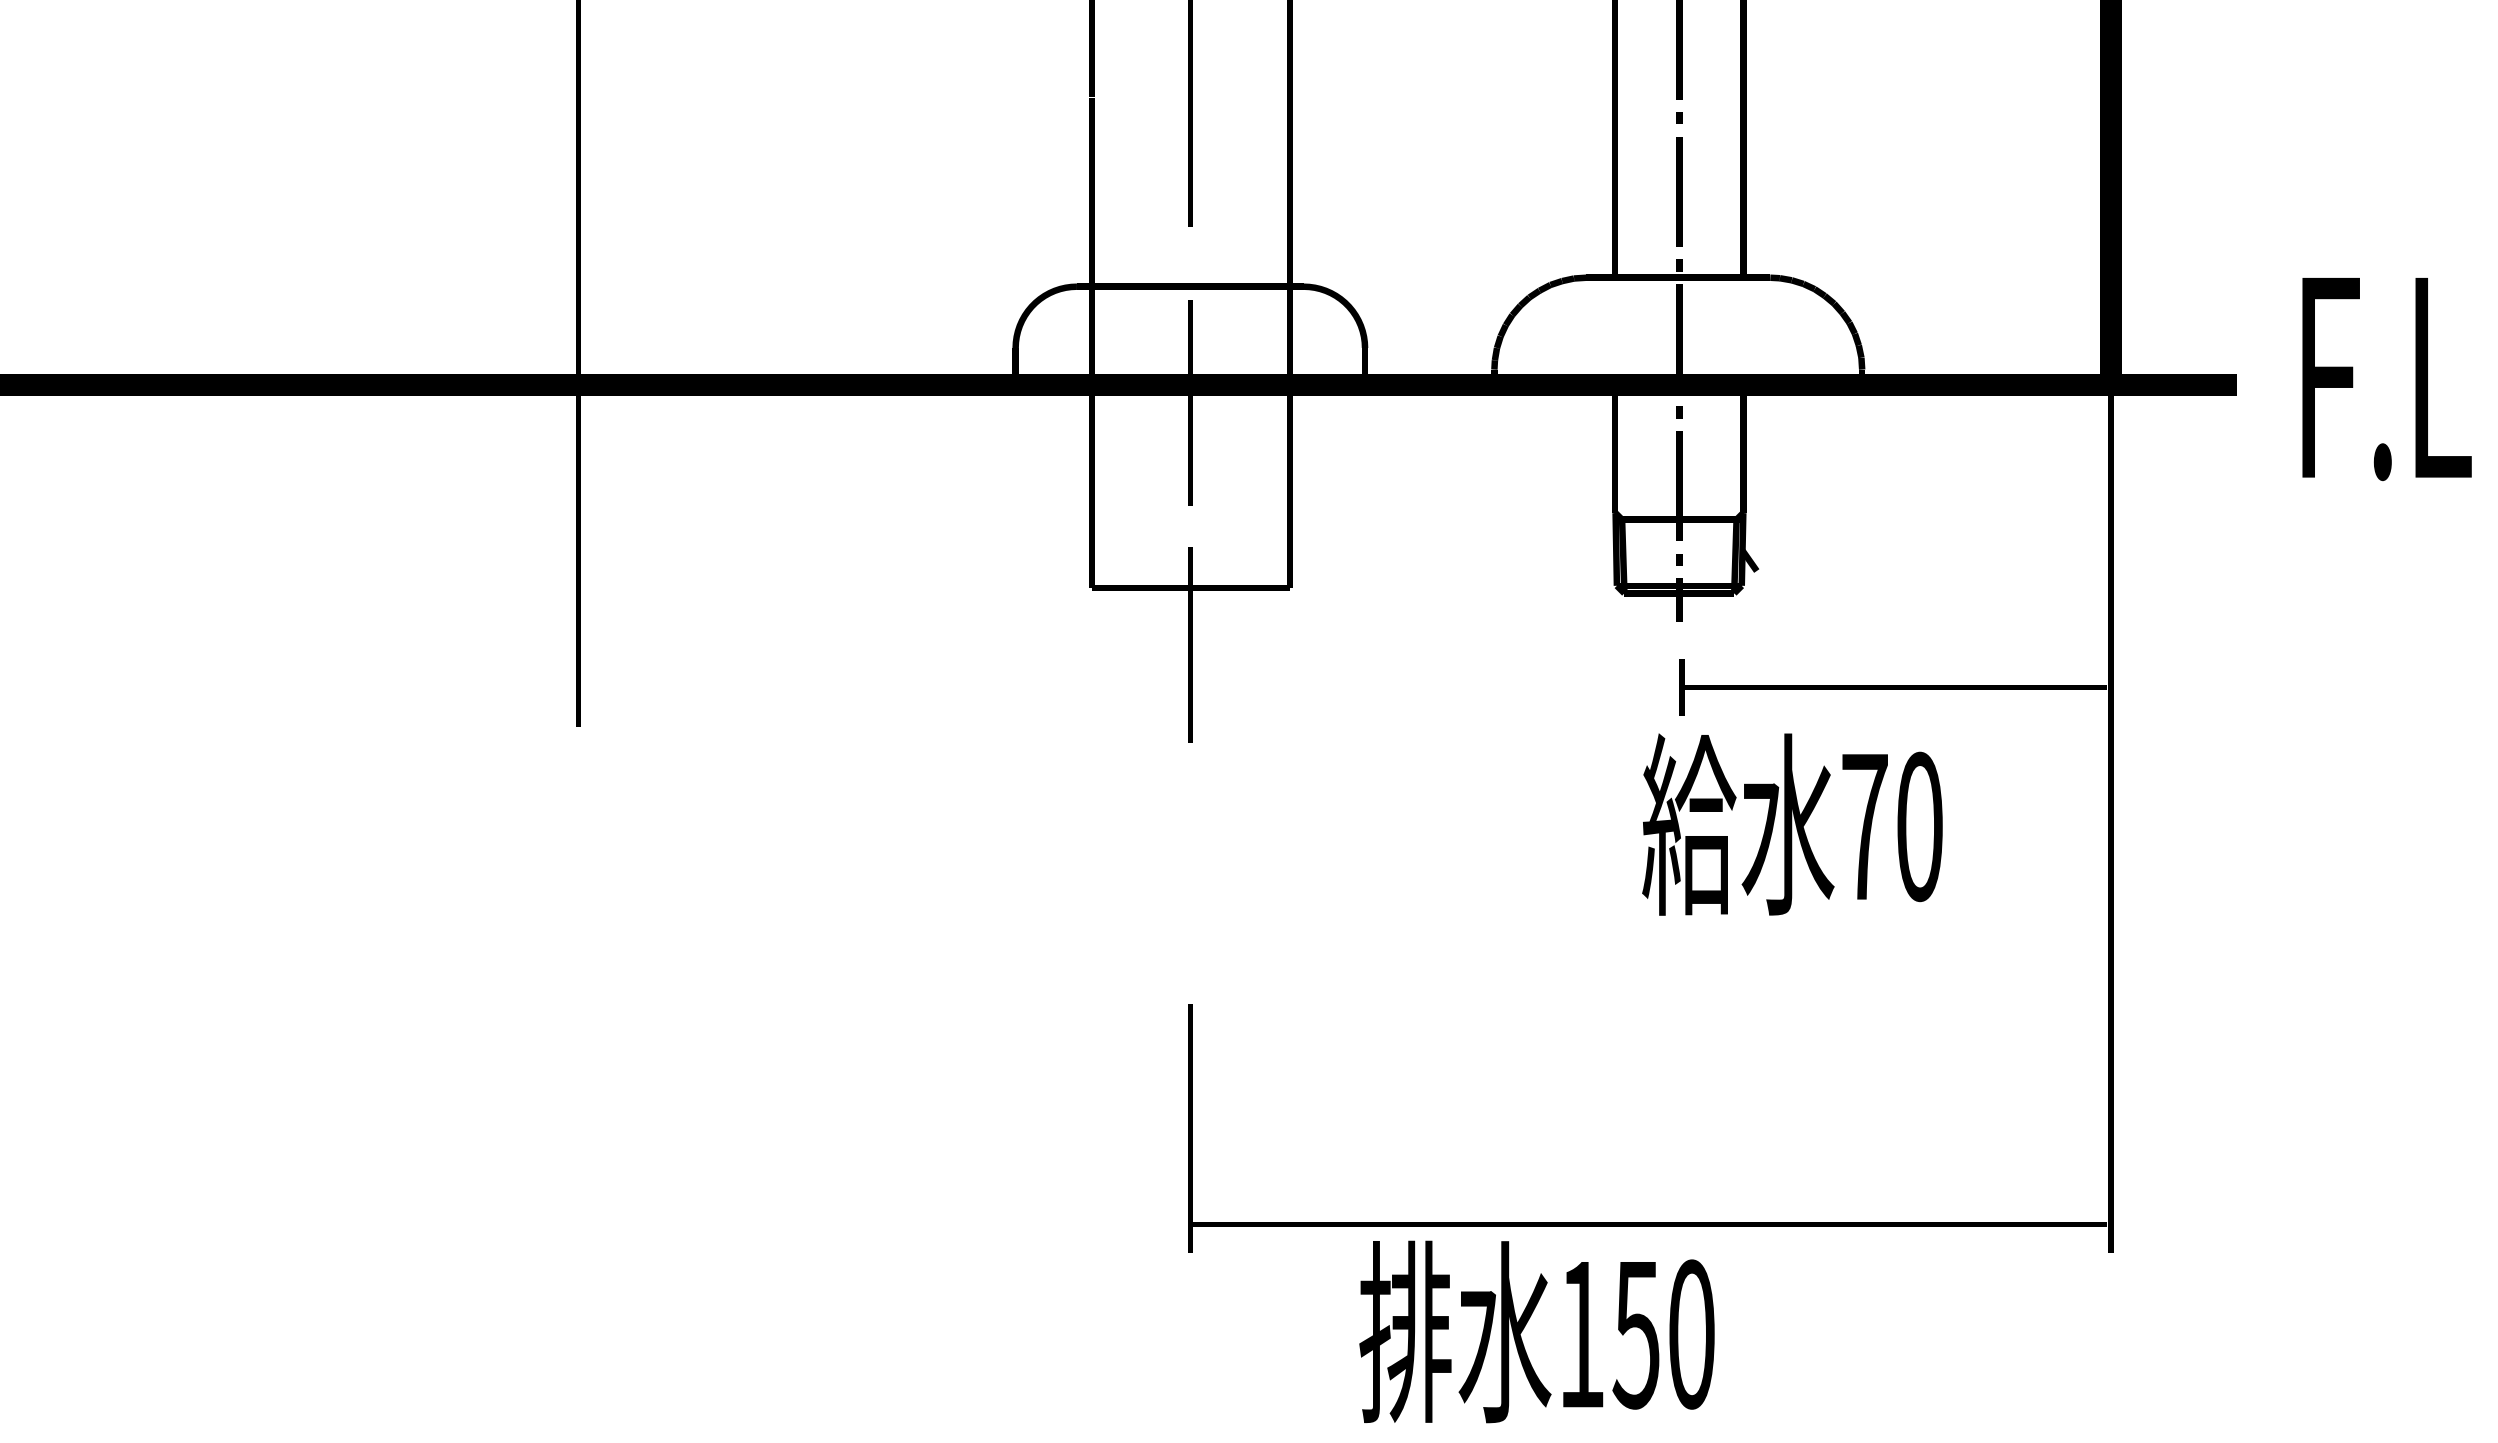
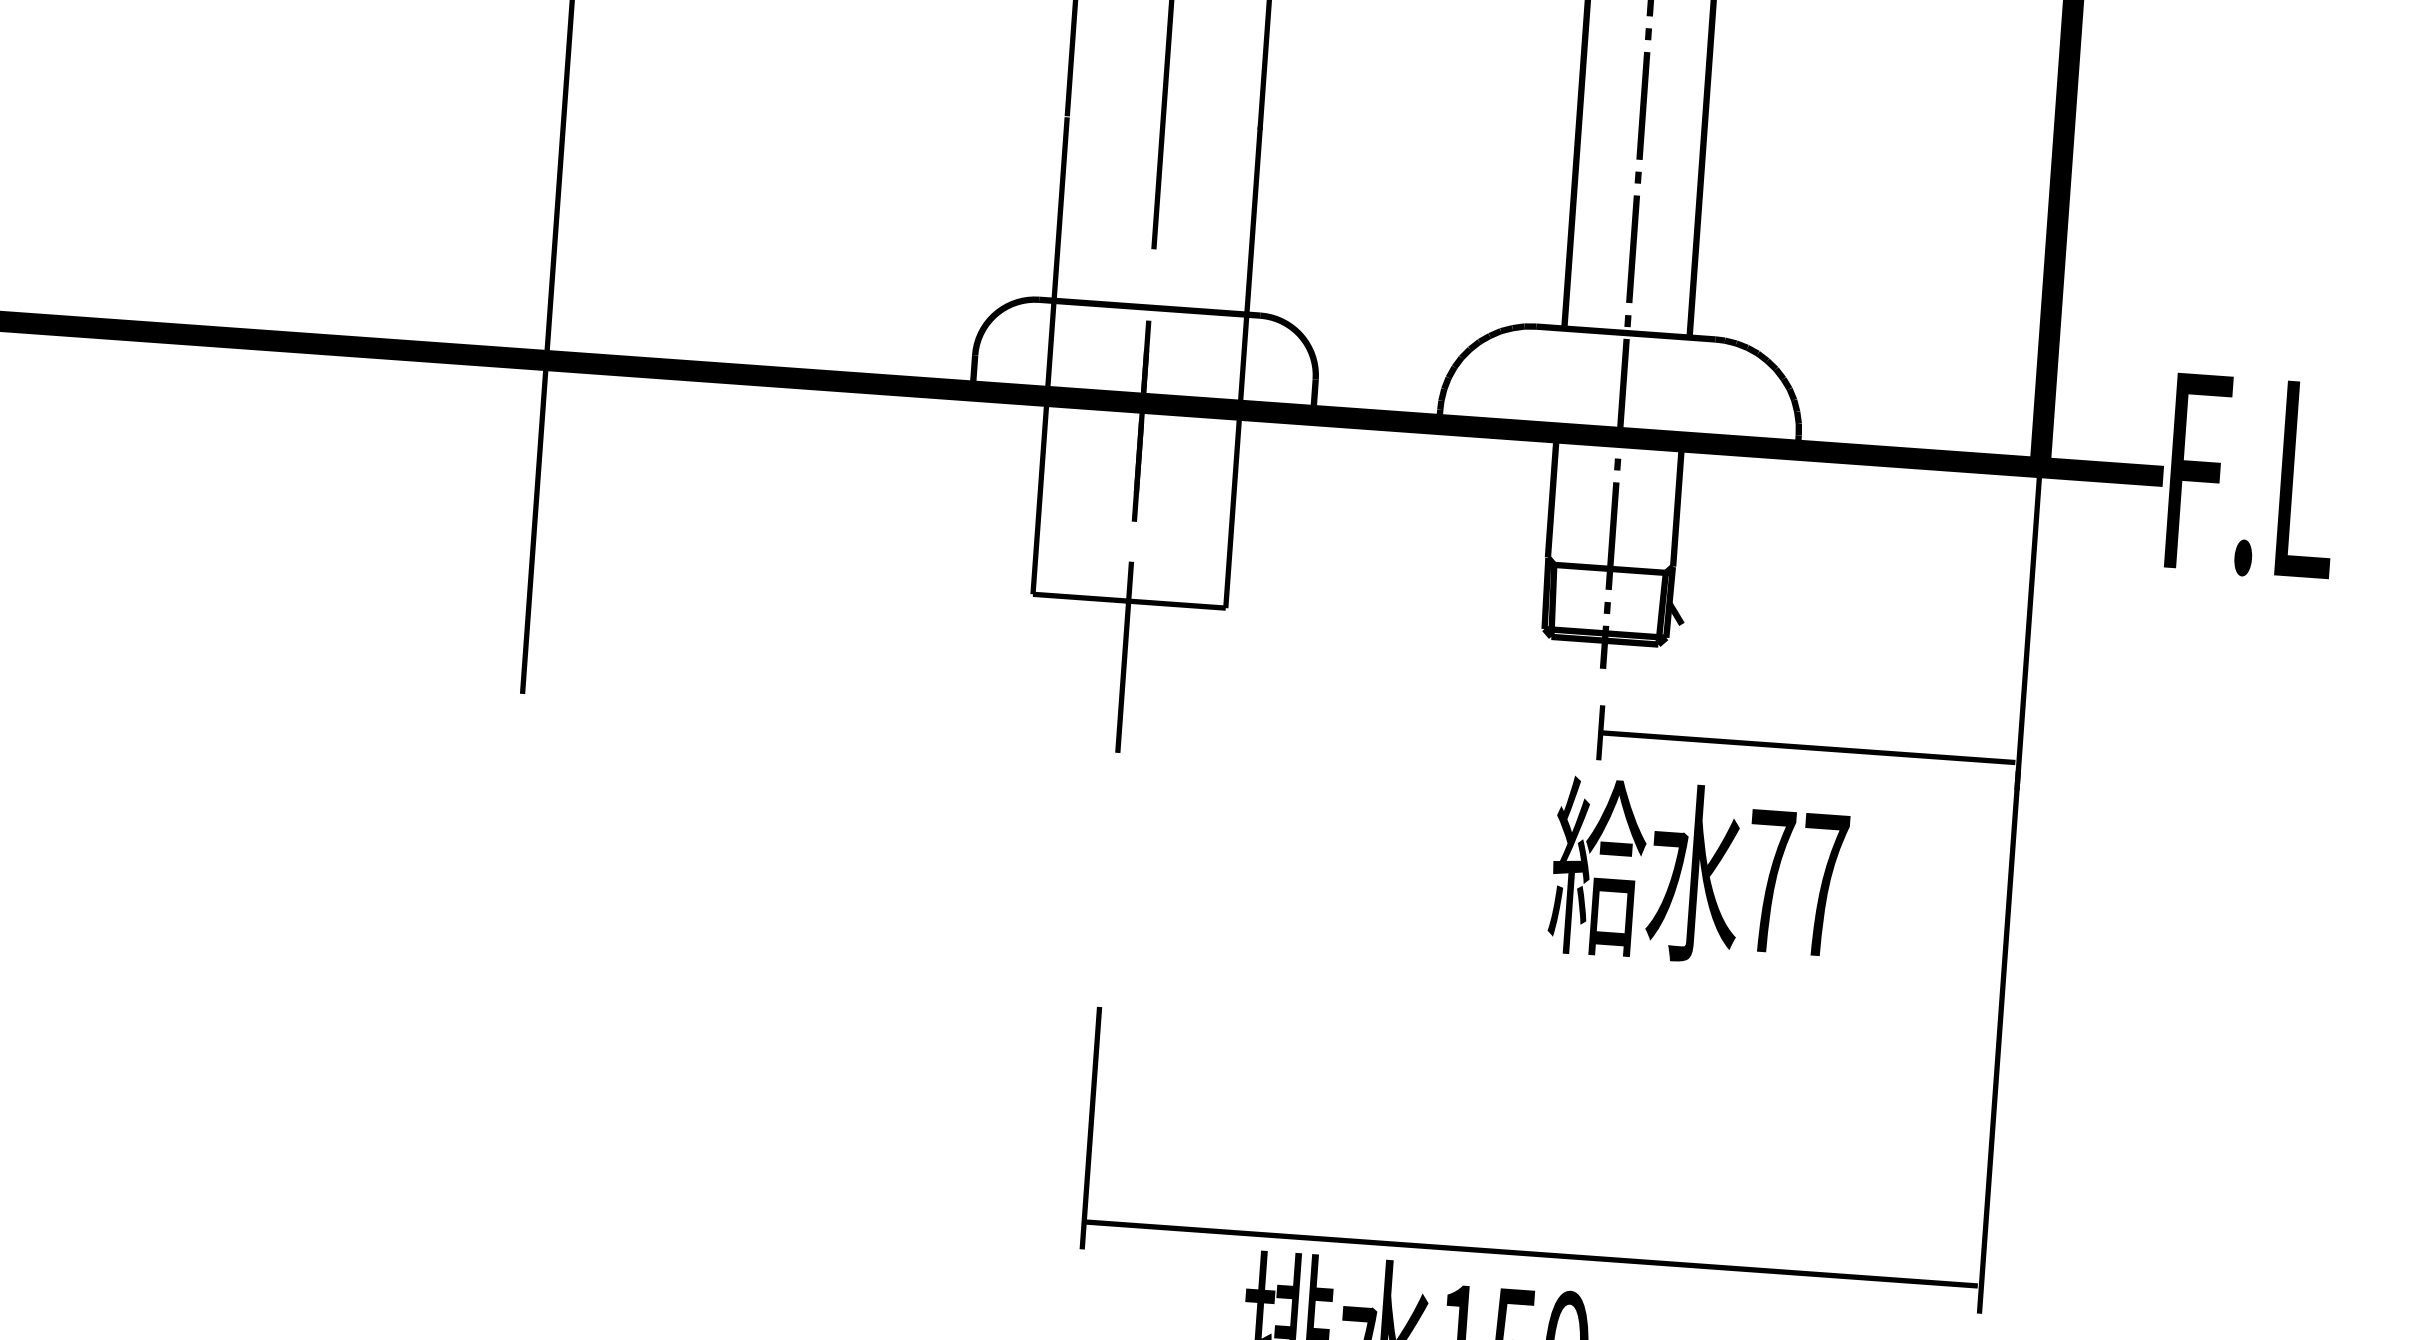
text: (2386, 379) -> (2252, 477), moved
text: (1919, 826) -> (1822, 884), 70 -> 77

